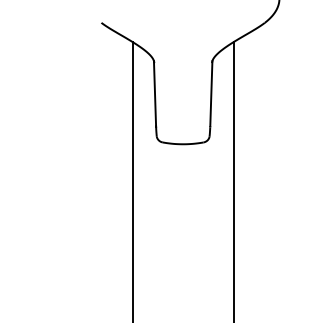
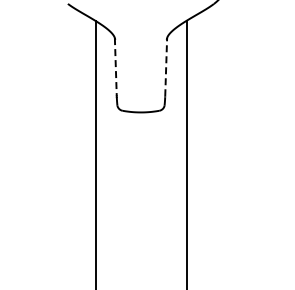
line: (211, 92) -> (166, 66), solid -> dashed
line: (154, 93) -> (115, 67), solid -> dashed

